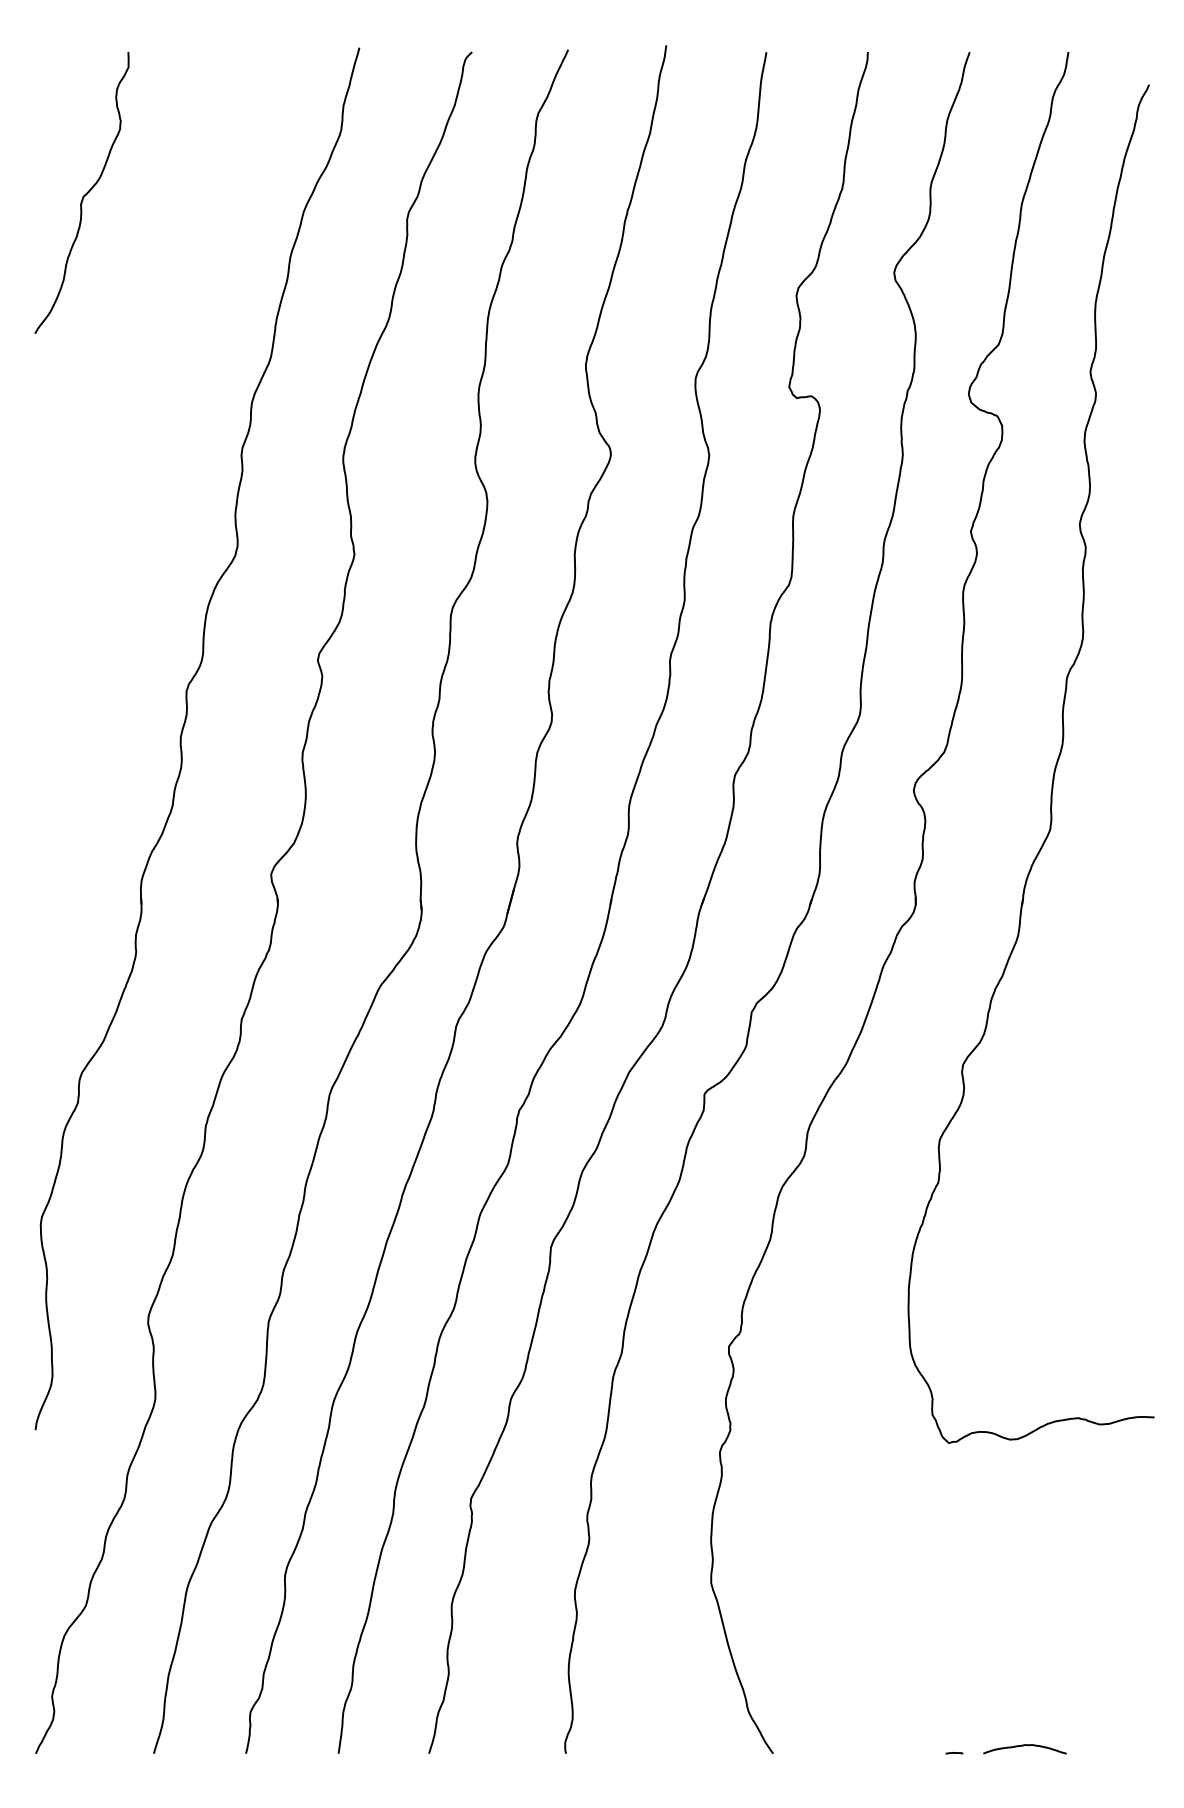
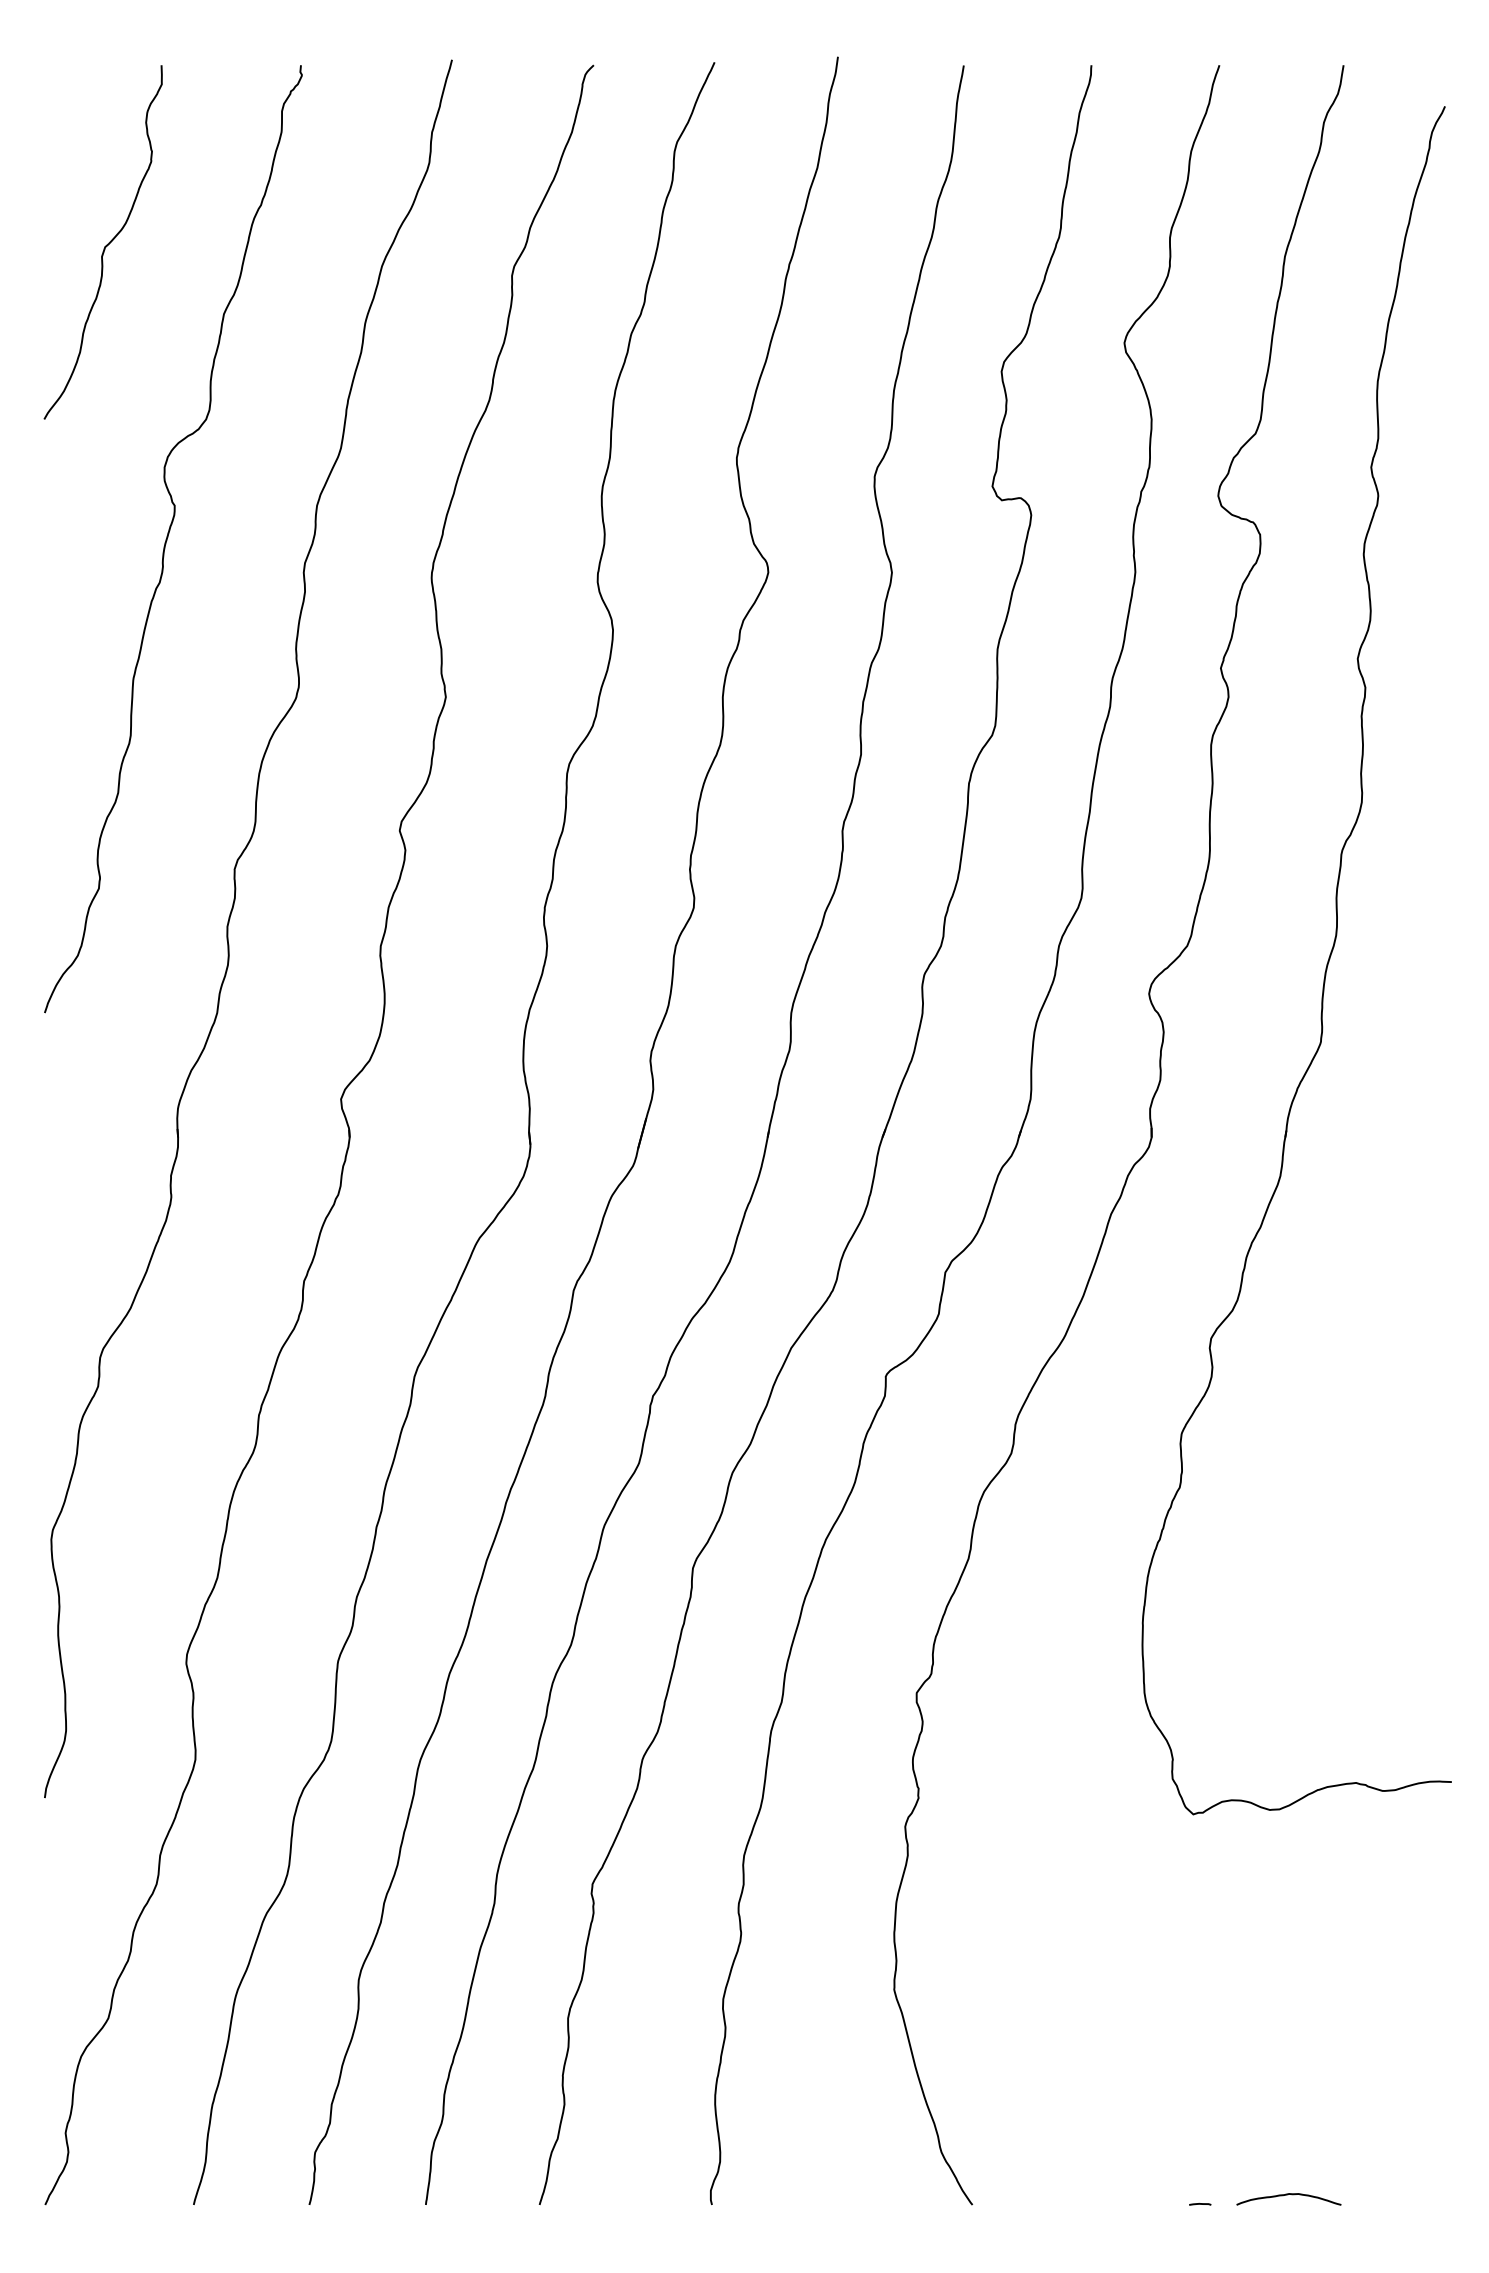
curve: (134, 426) -> (169, 536), added

